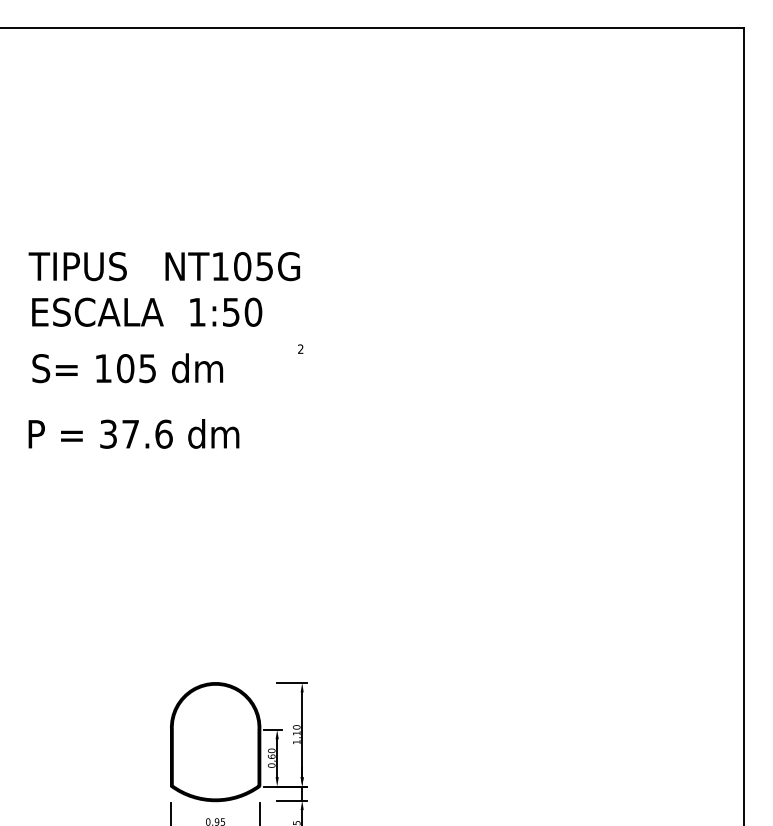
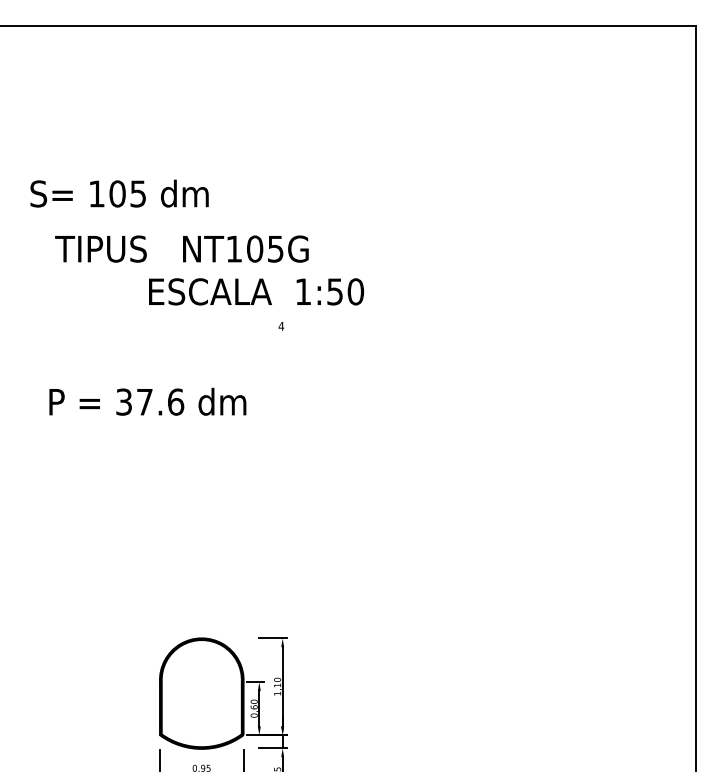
text: (163, 266) -> (181, 249), moved
text: (147, 311) -> (256, 291), moved
text: (300, 348) -> (281, 325), 2 -> 4
text: (127, 368) -> (119, 193), moved
text: (133, 433) -> (147, 401), moved

